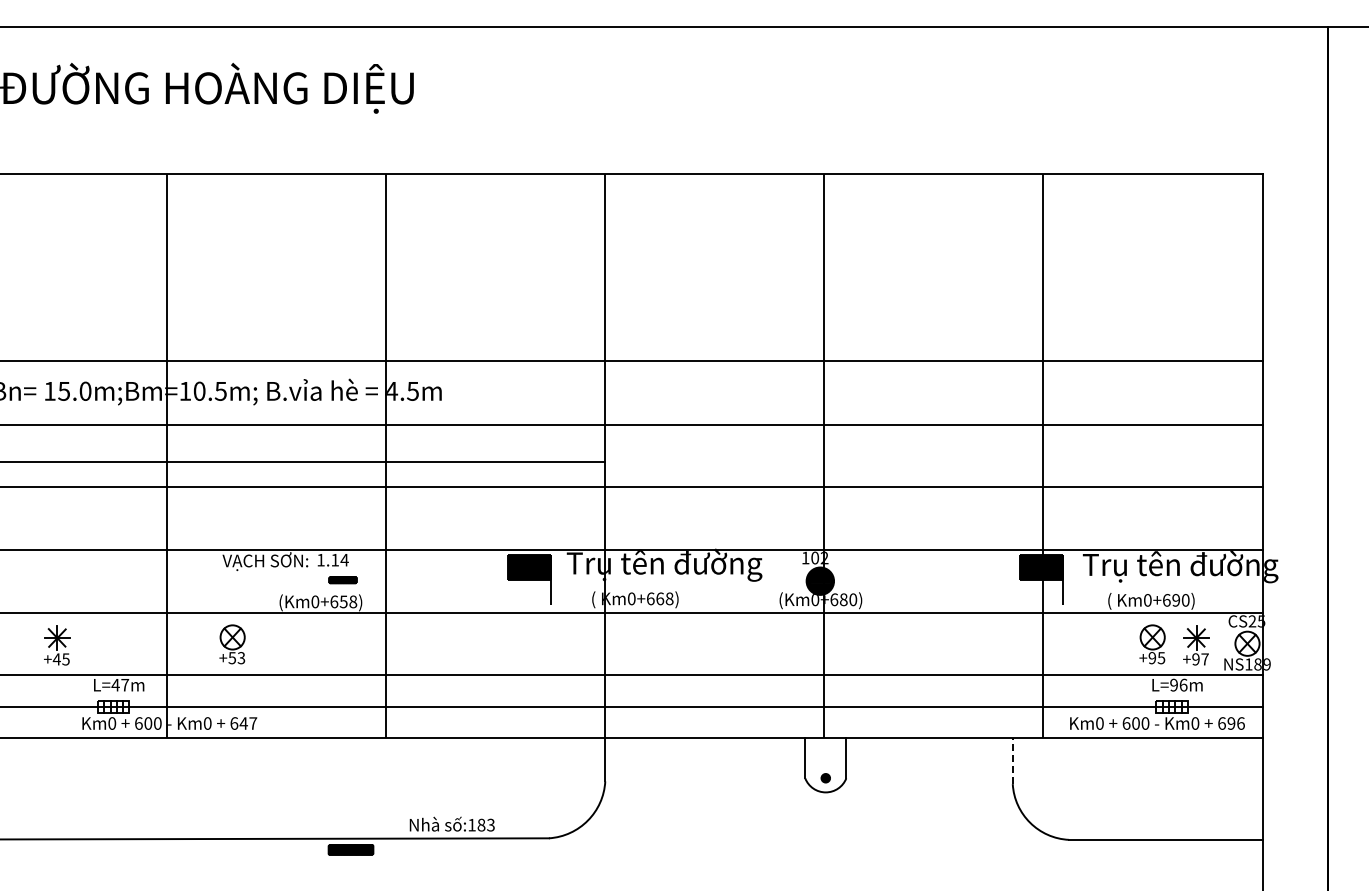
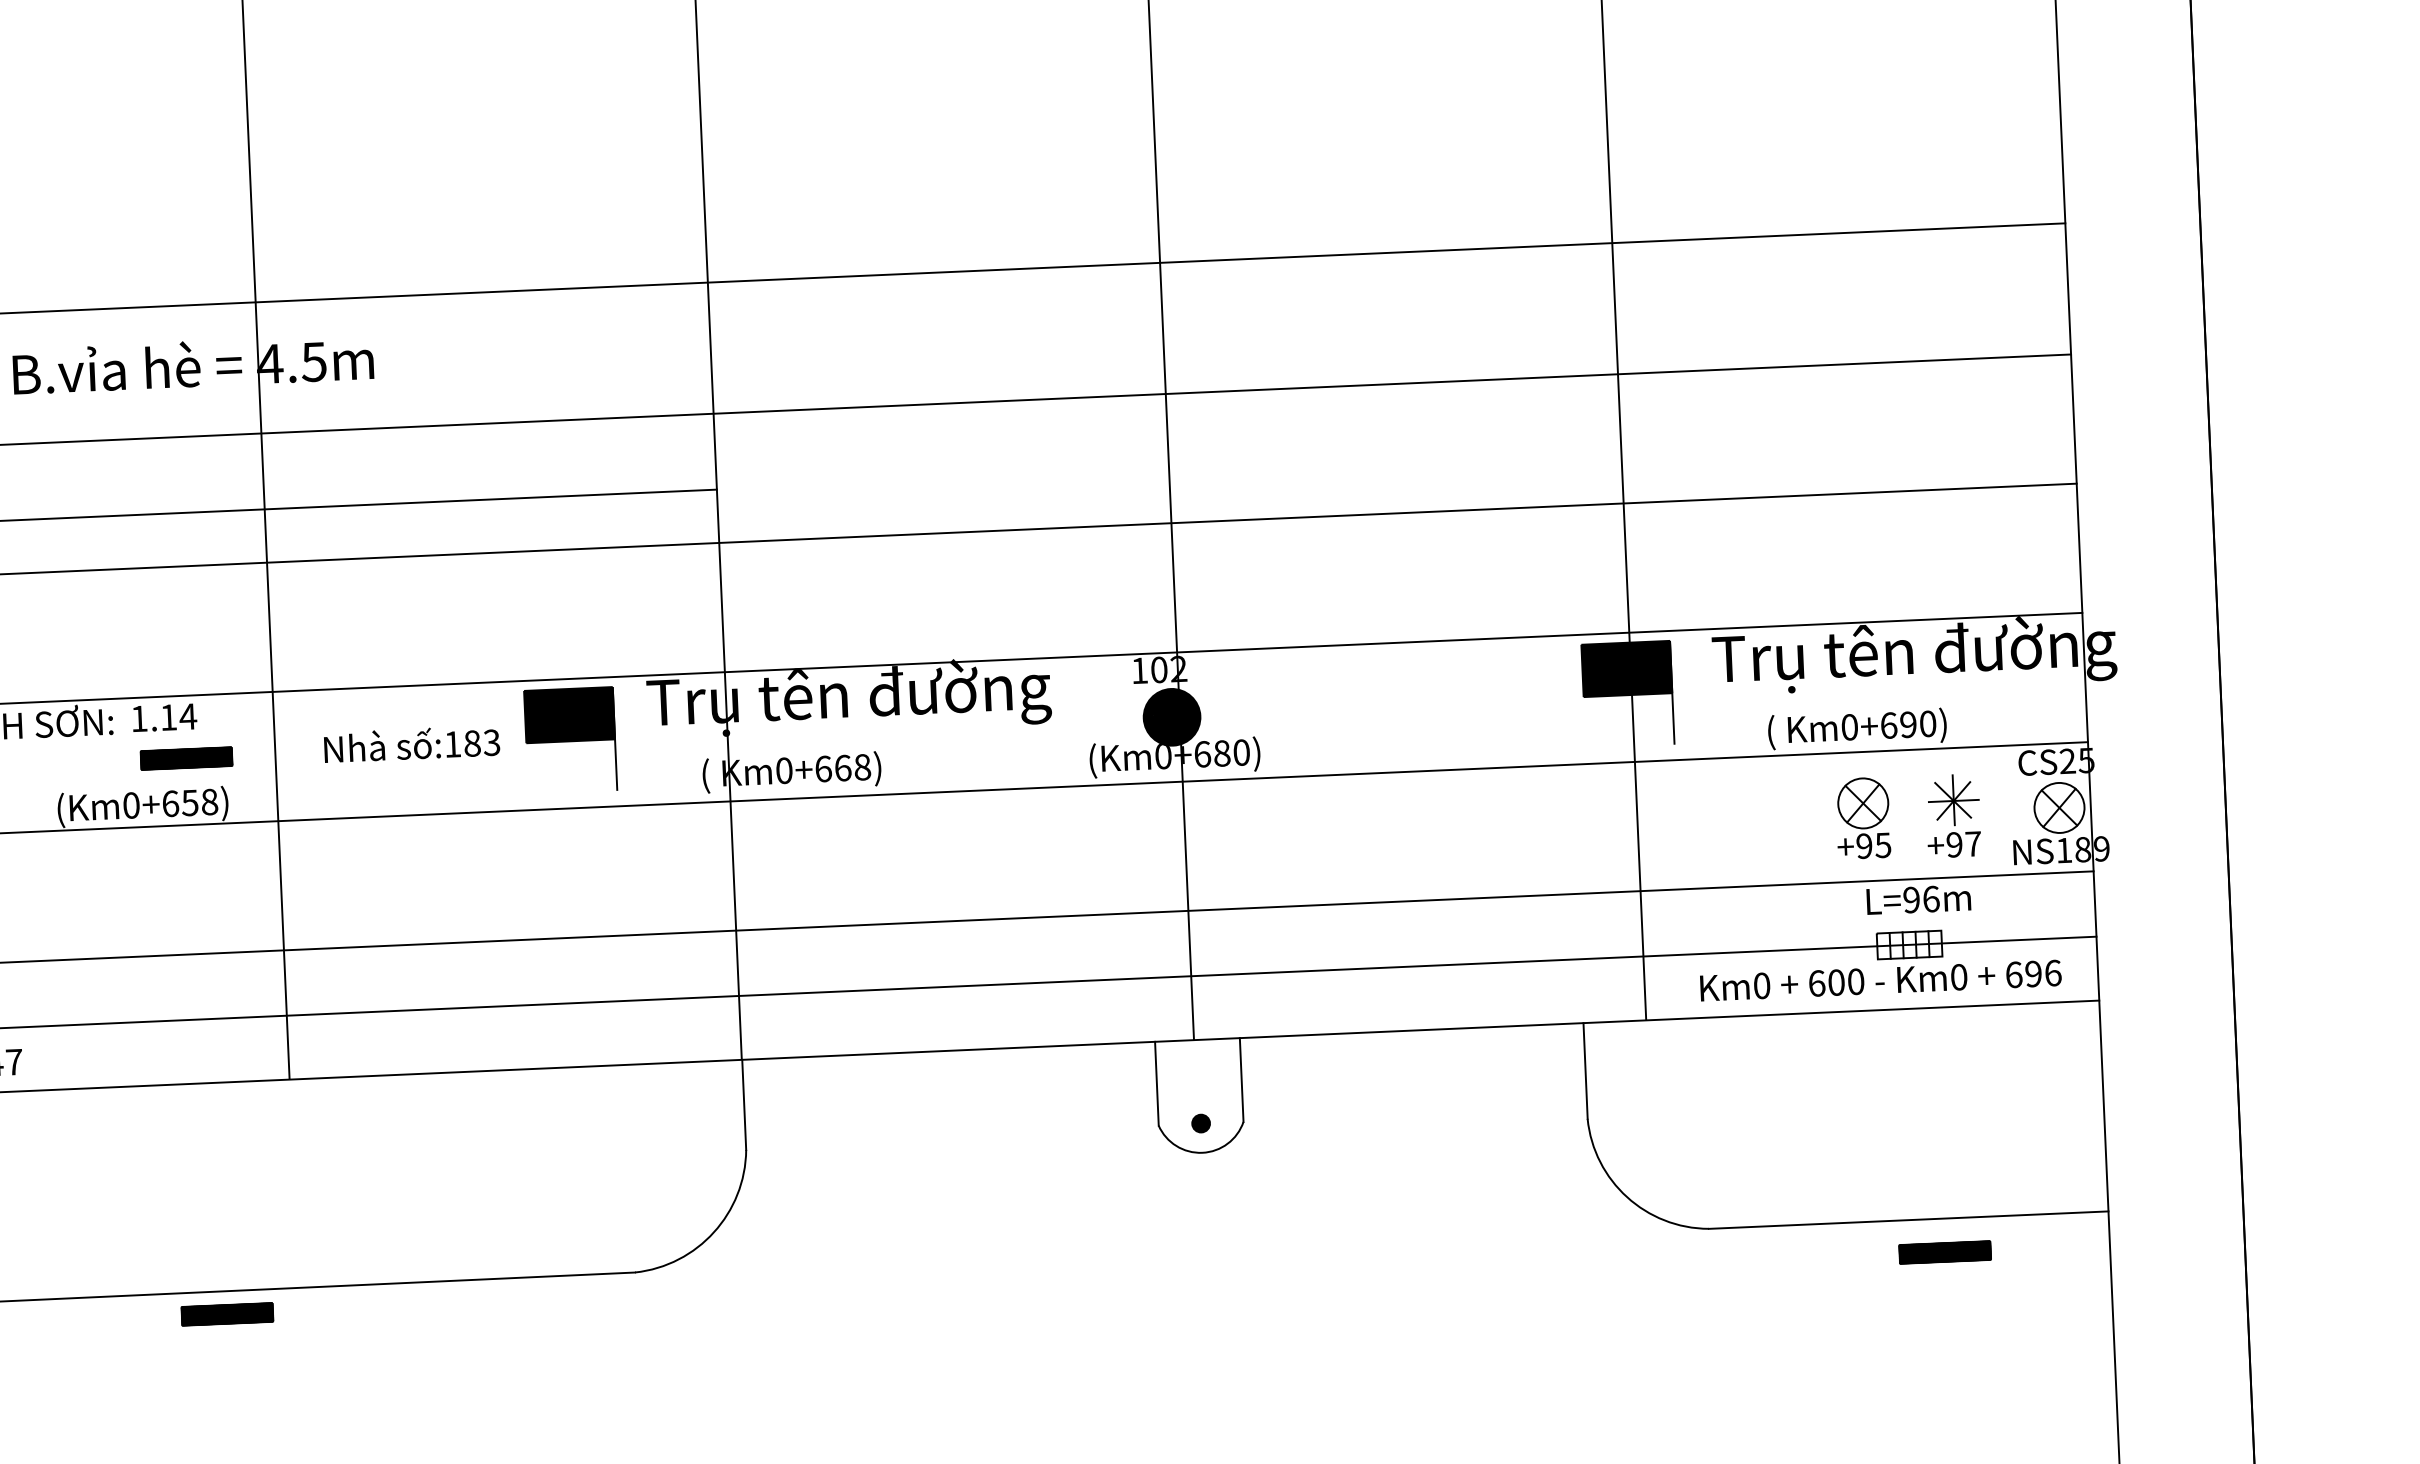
part: (342, 579) -> (185, 756), size x1.67
line: (1012, 760) -> (1584, 1070), dashed -> solid
text: (451, 823) -> (410, 742), moved
part: (1182, 855) -> (1944, 1250), added

